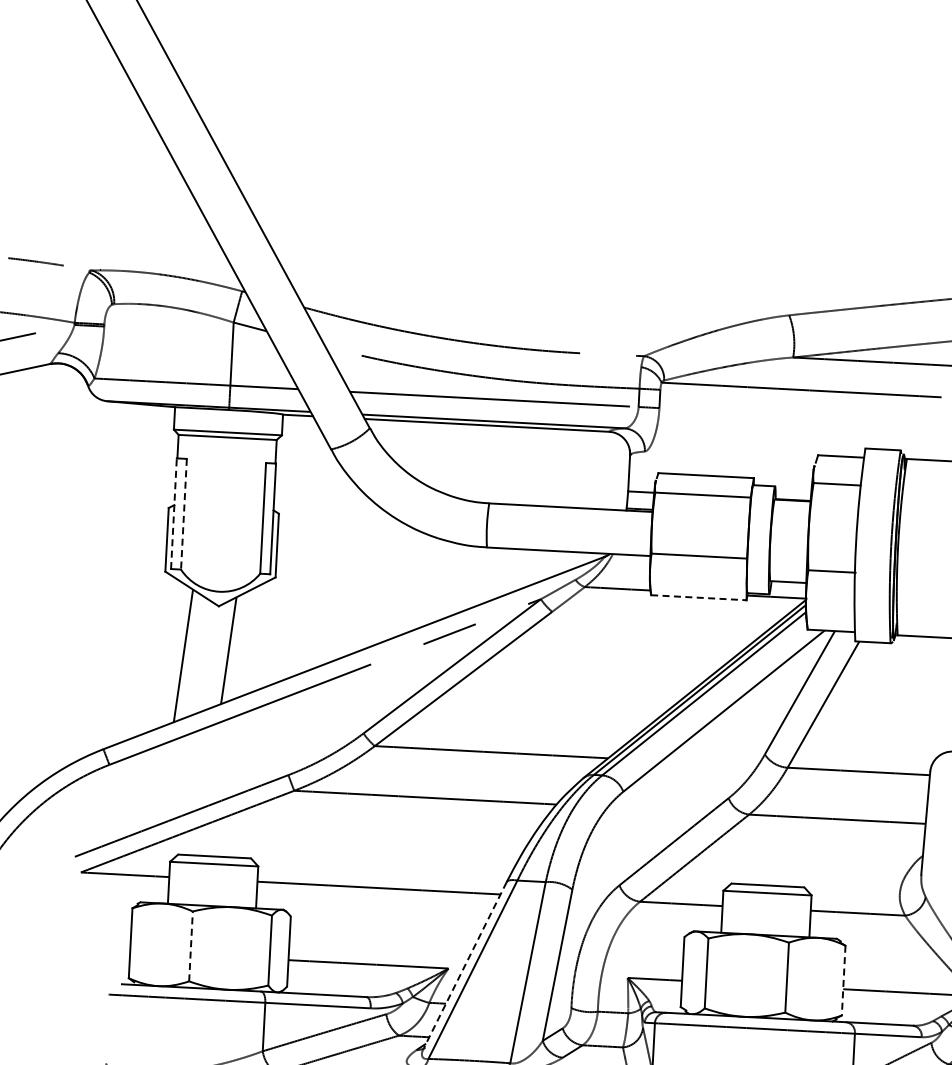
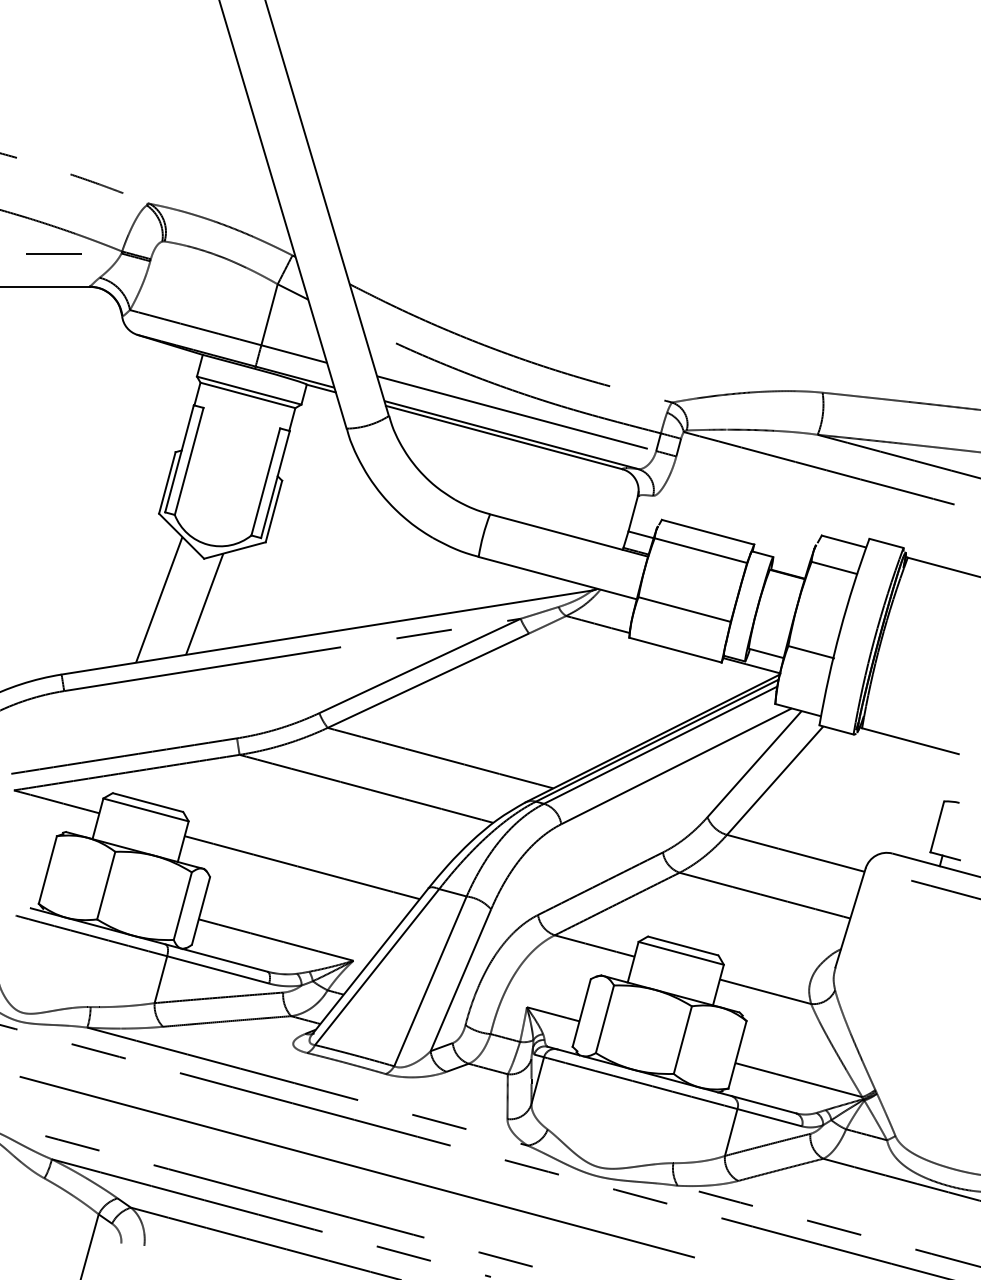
line: (173, 513) -> (179, 458), dashed -> solid
line: (184, 514) -> (189, 461), dashed -> solid
line: (698, 598) -> (675, 650), dashed -> solid
line: (191, 946) -> (106, 885), dashed -> solid
line: (465, 965) -> (370, 961), dashed -> solid
line: (843, 980) -> (737, 1054), dashed -> solid

